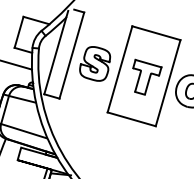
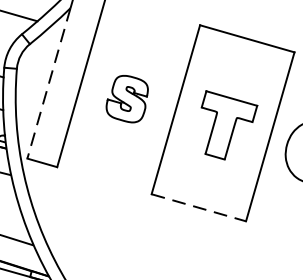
line: (55, 55) -> (49, 82), solid -> dashed
part: (95, 63) -> (127, 98), size x0.7
line: (132, 119) -> (200, 208), solid -> dashed

